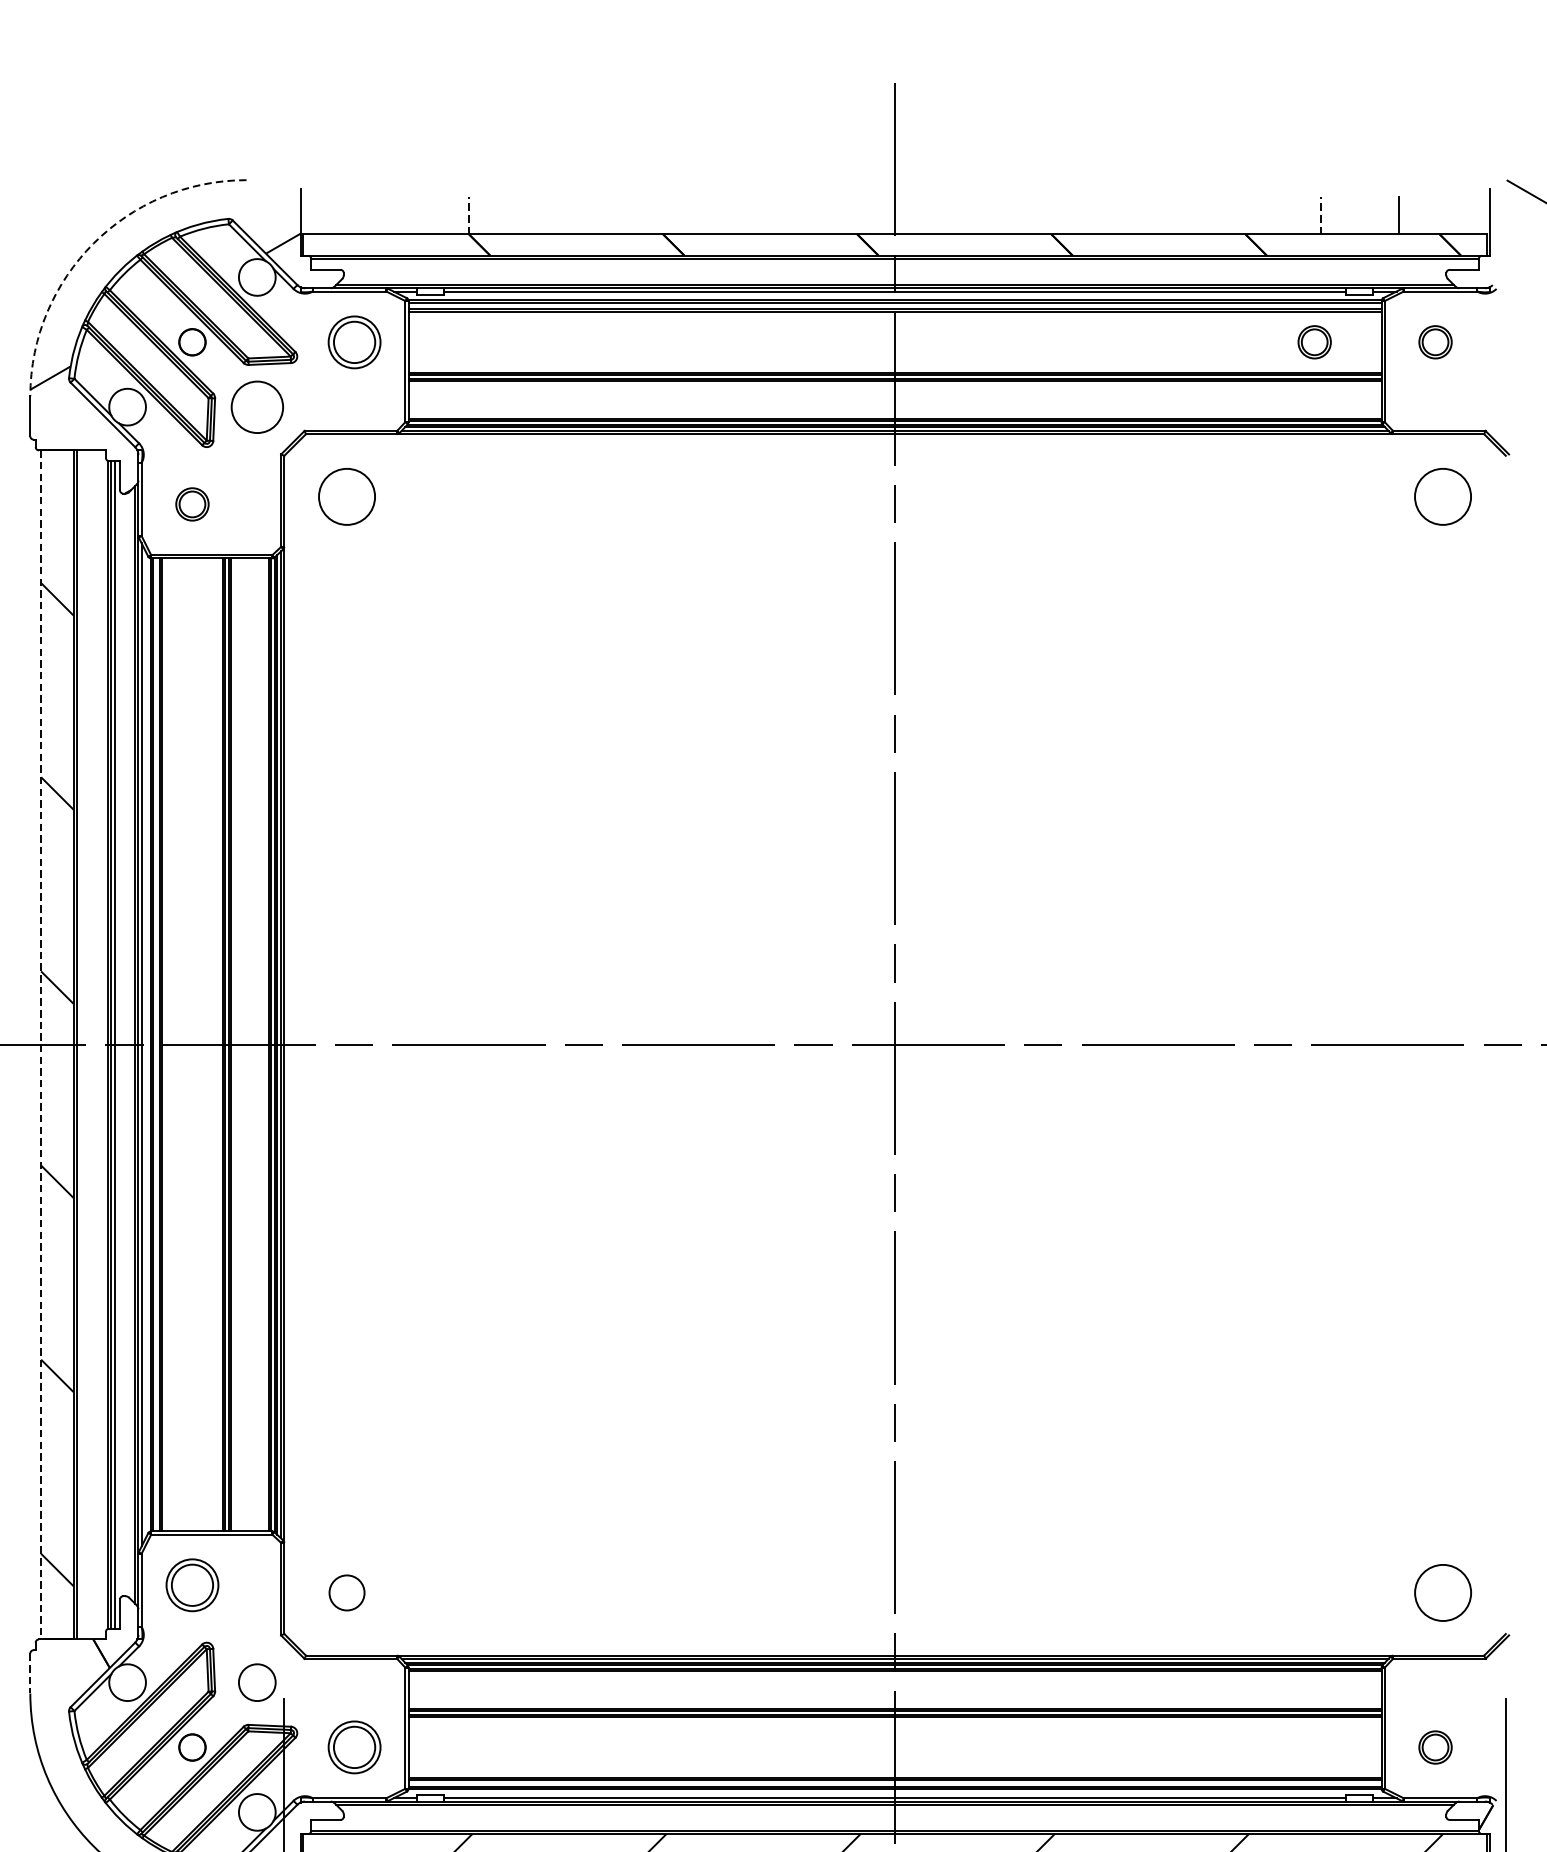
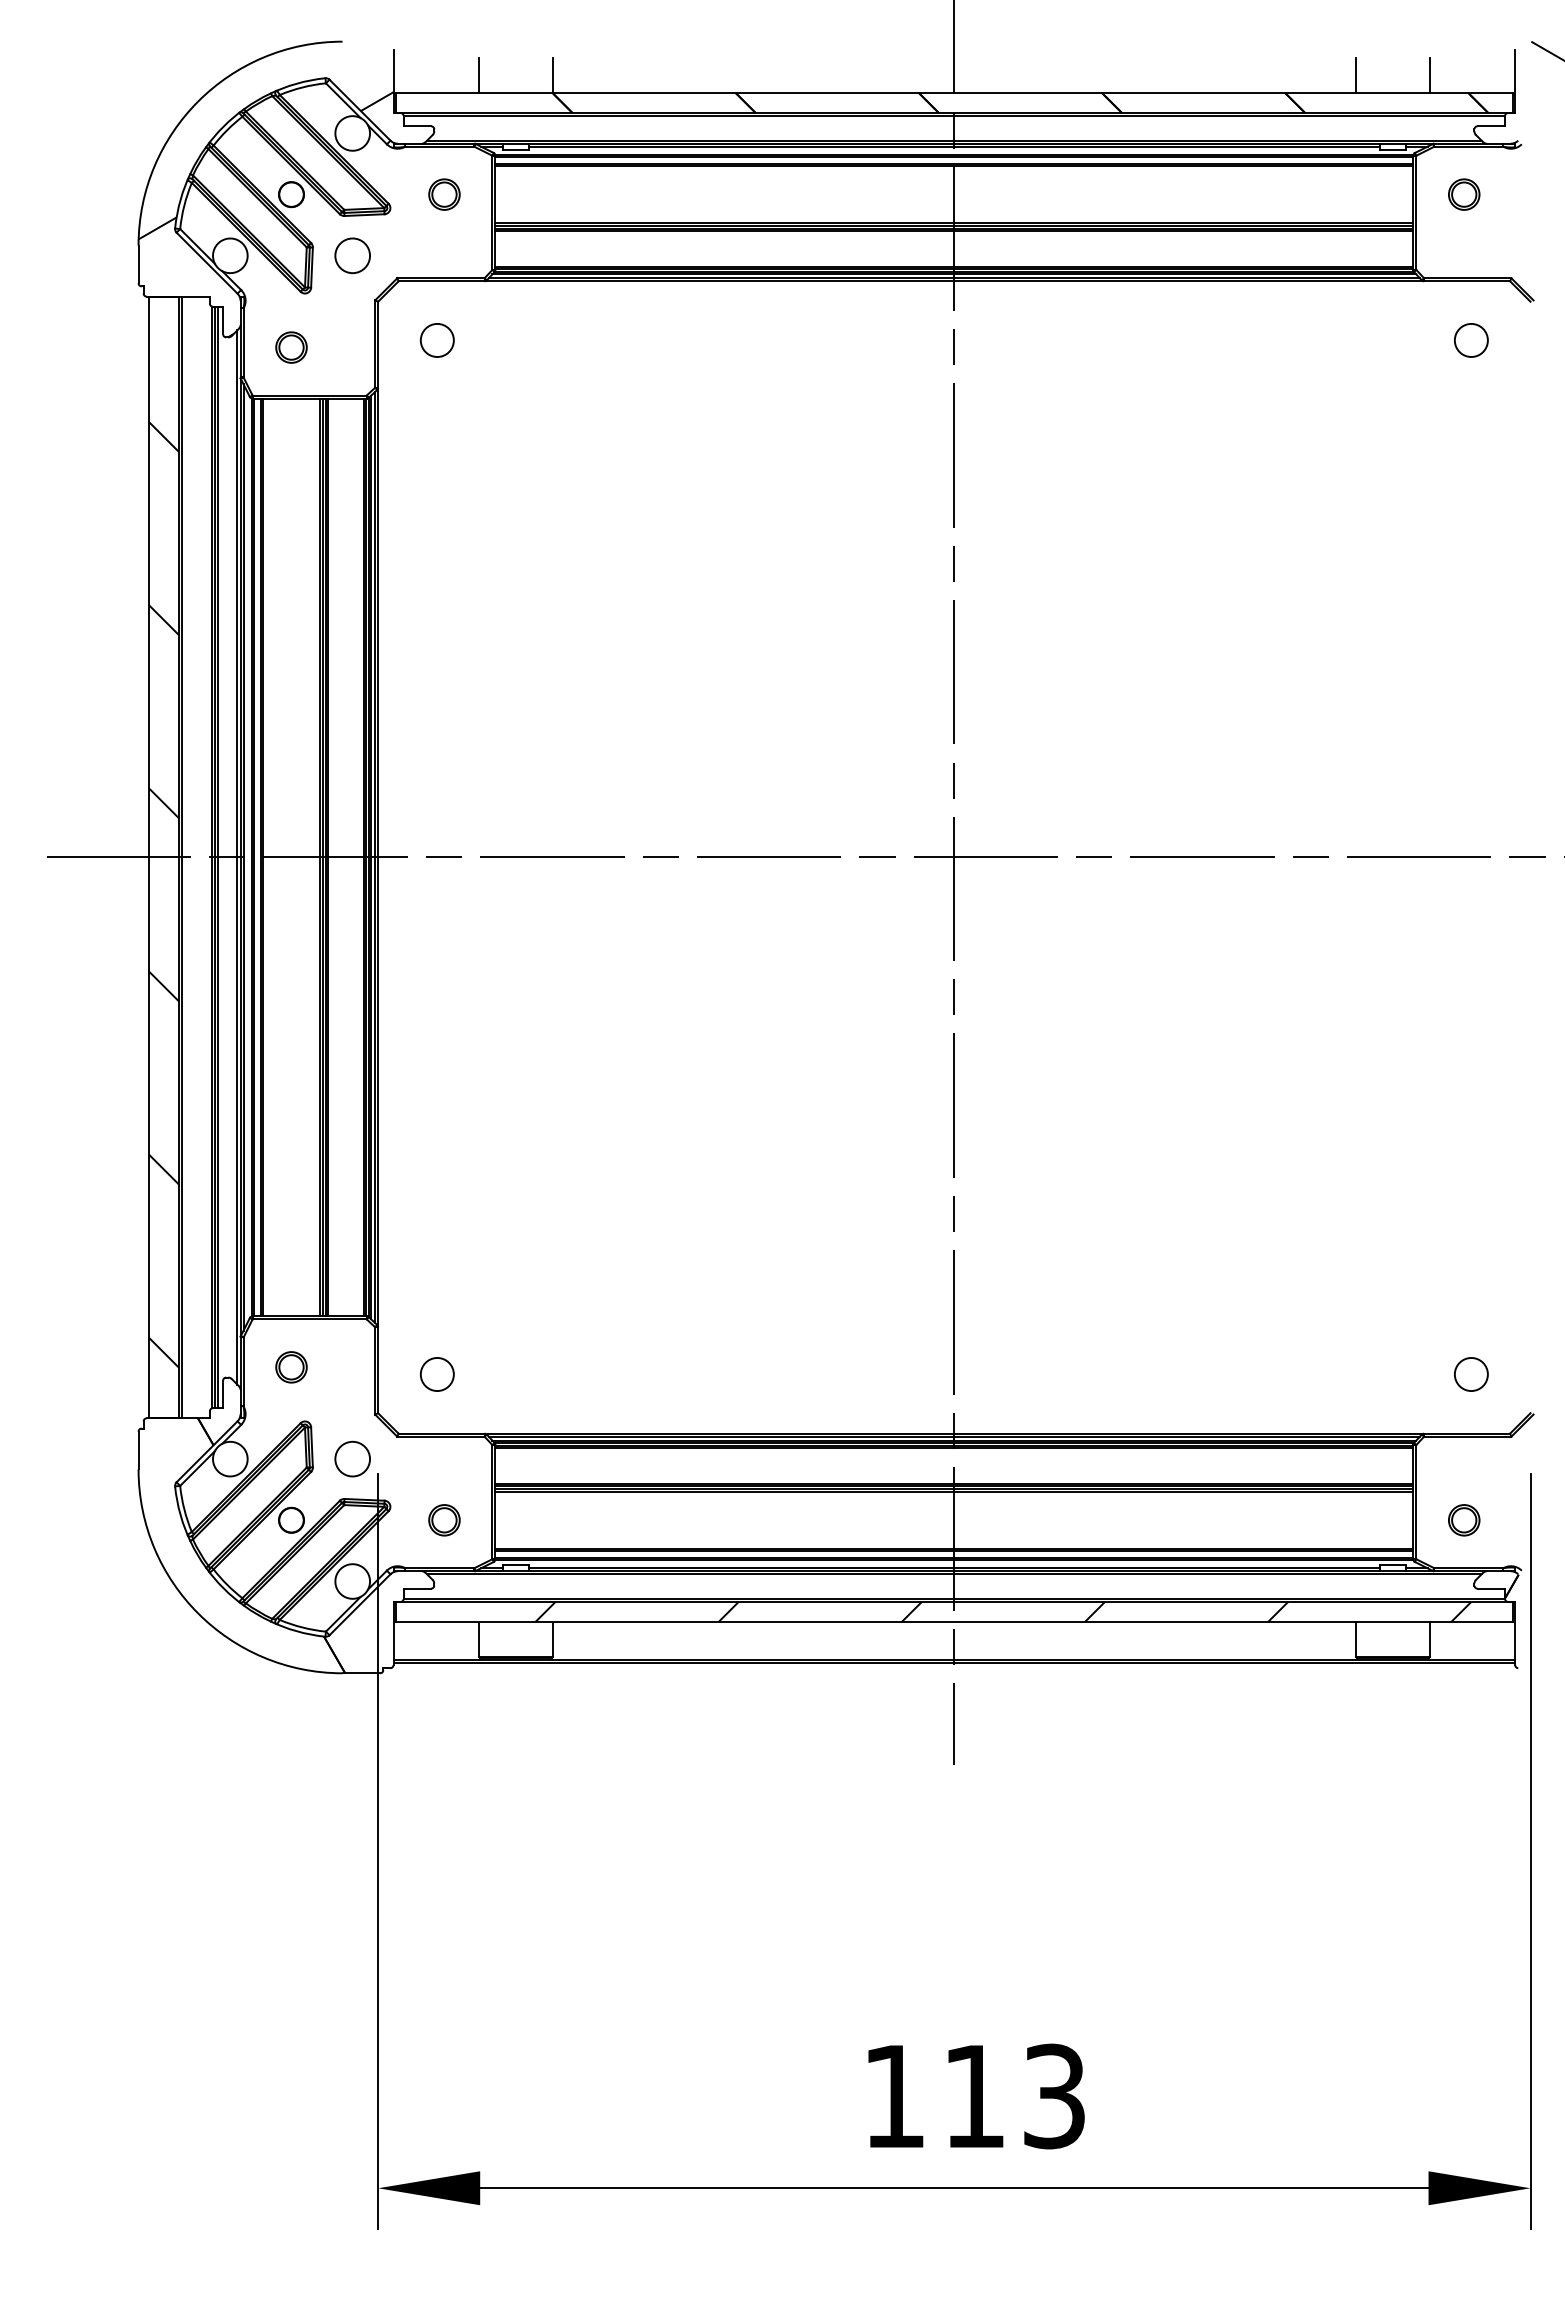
line: (469, 214) -> (552, 74), dashed -> solid
line: (1321, 214) -> (1356, 74), dashed -> solid
line: (391, 216) -> (479, 75), added
arc: (93, 243) -> (198, 101), dashed -> solid
part: (354, 342) -> (444, 194), size x0.62
part: (1314, 342) -> (1350, 194), removed
circle: (257, 406) -> (352, 255), size x0.71
circle: (346, 496) -> (436, 340), size x0.62
circle: (1443, 496) -> (1471, 340), size x0.62
line: (40, 1044) -> (148, 857), dashed -> solid
part: (192, 1585) -> (291, 1367), size x0.62
circle: (1442, 1592) -> (1470, 1374), size x0.62
line: (30, 1673) -> (138, 1450), dashed -> solid
part: (354, 1747) -> (444, 1520), size x0.62

